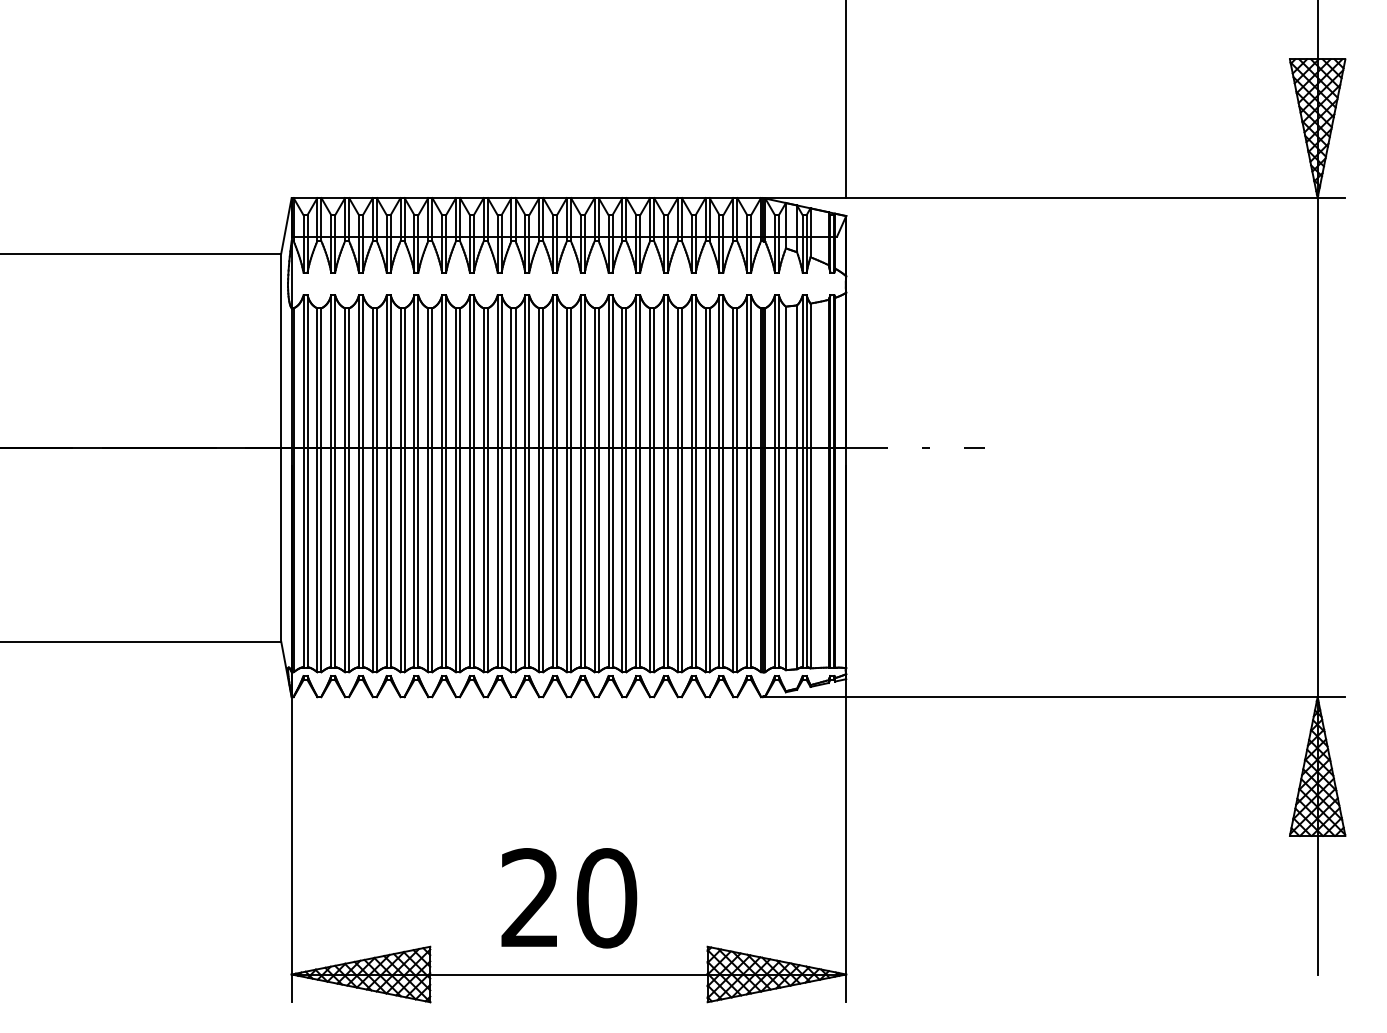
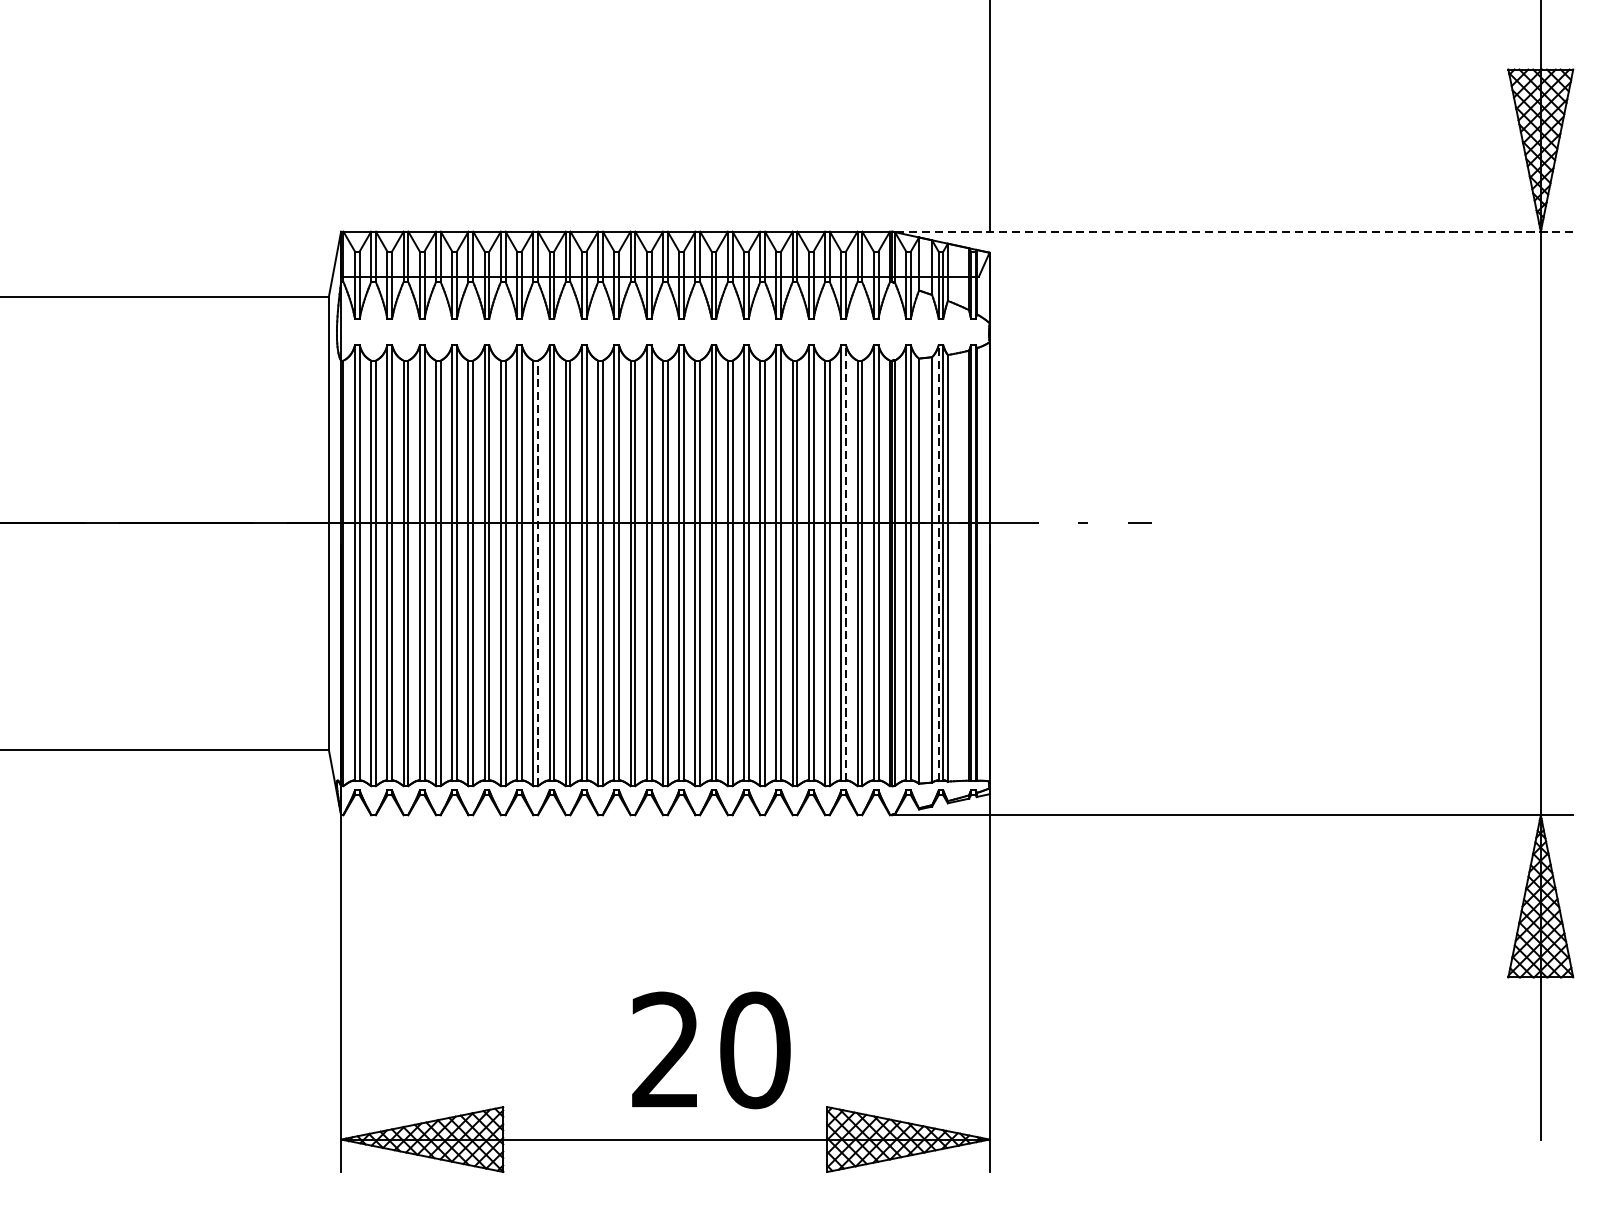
line: (1053, 198) -> (1231, 232), solid -> dashed
line: (723, 481) -> (846, 563), solid -> dashed
line: (802, 481) -> (938, 563), solid -> dashed
line: (460, 490) -> (538, 573), solid -> dashed
text: (569, 898) -> (711, 1050), moved

